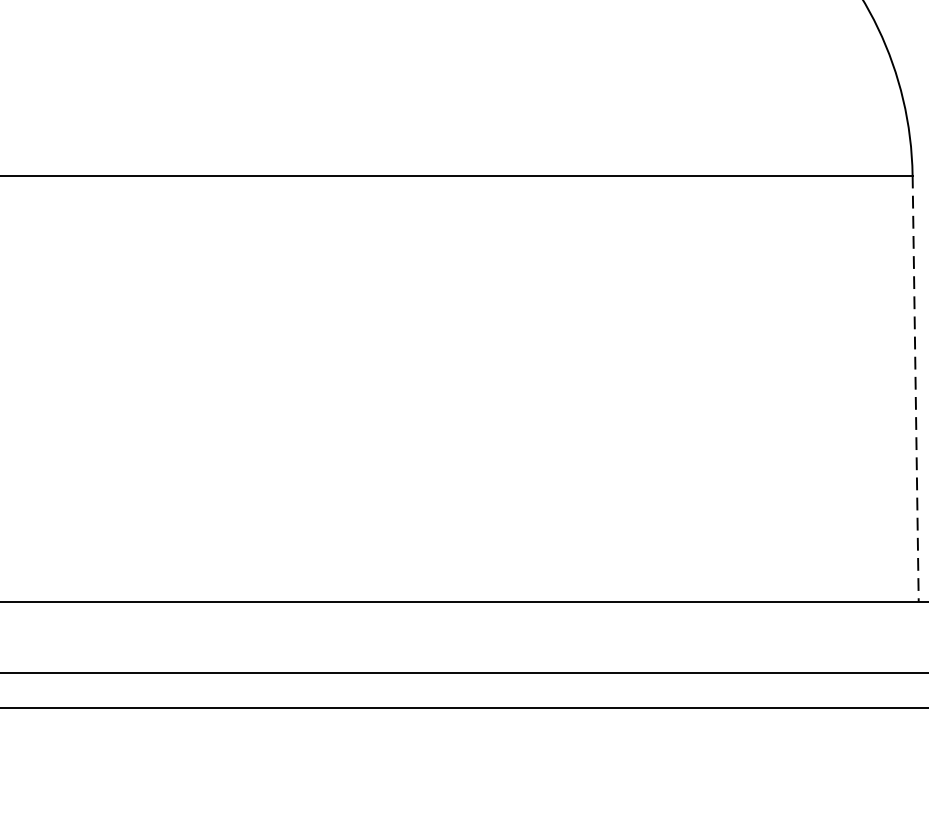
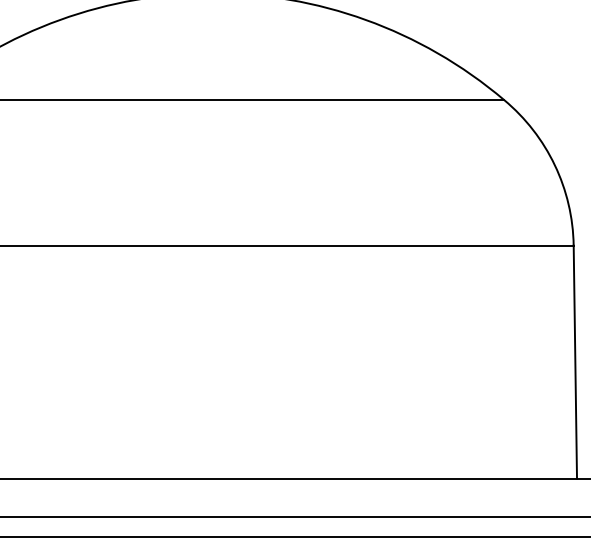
line: (915, 389) -> (575, 362), dashed -> solid

